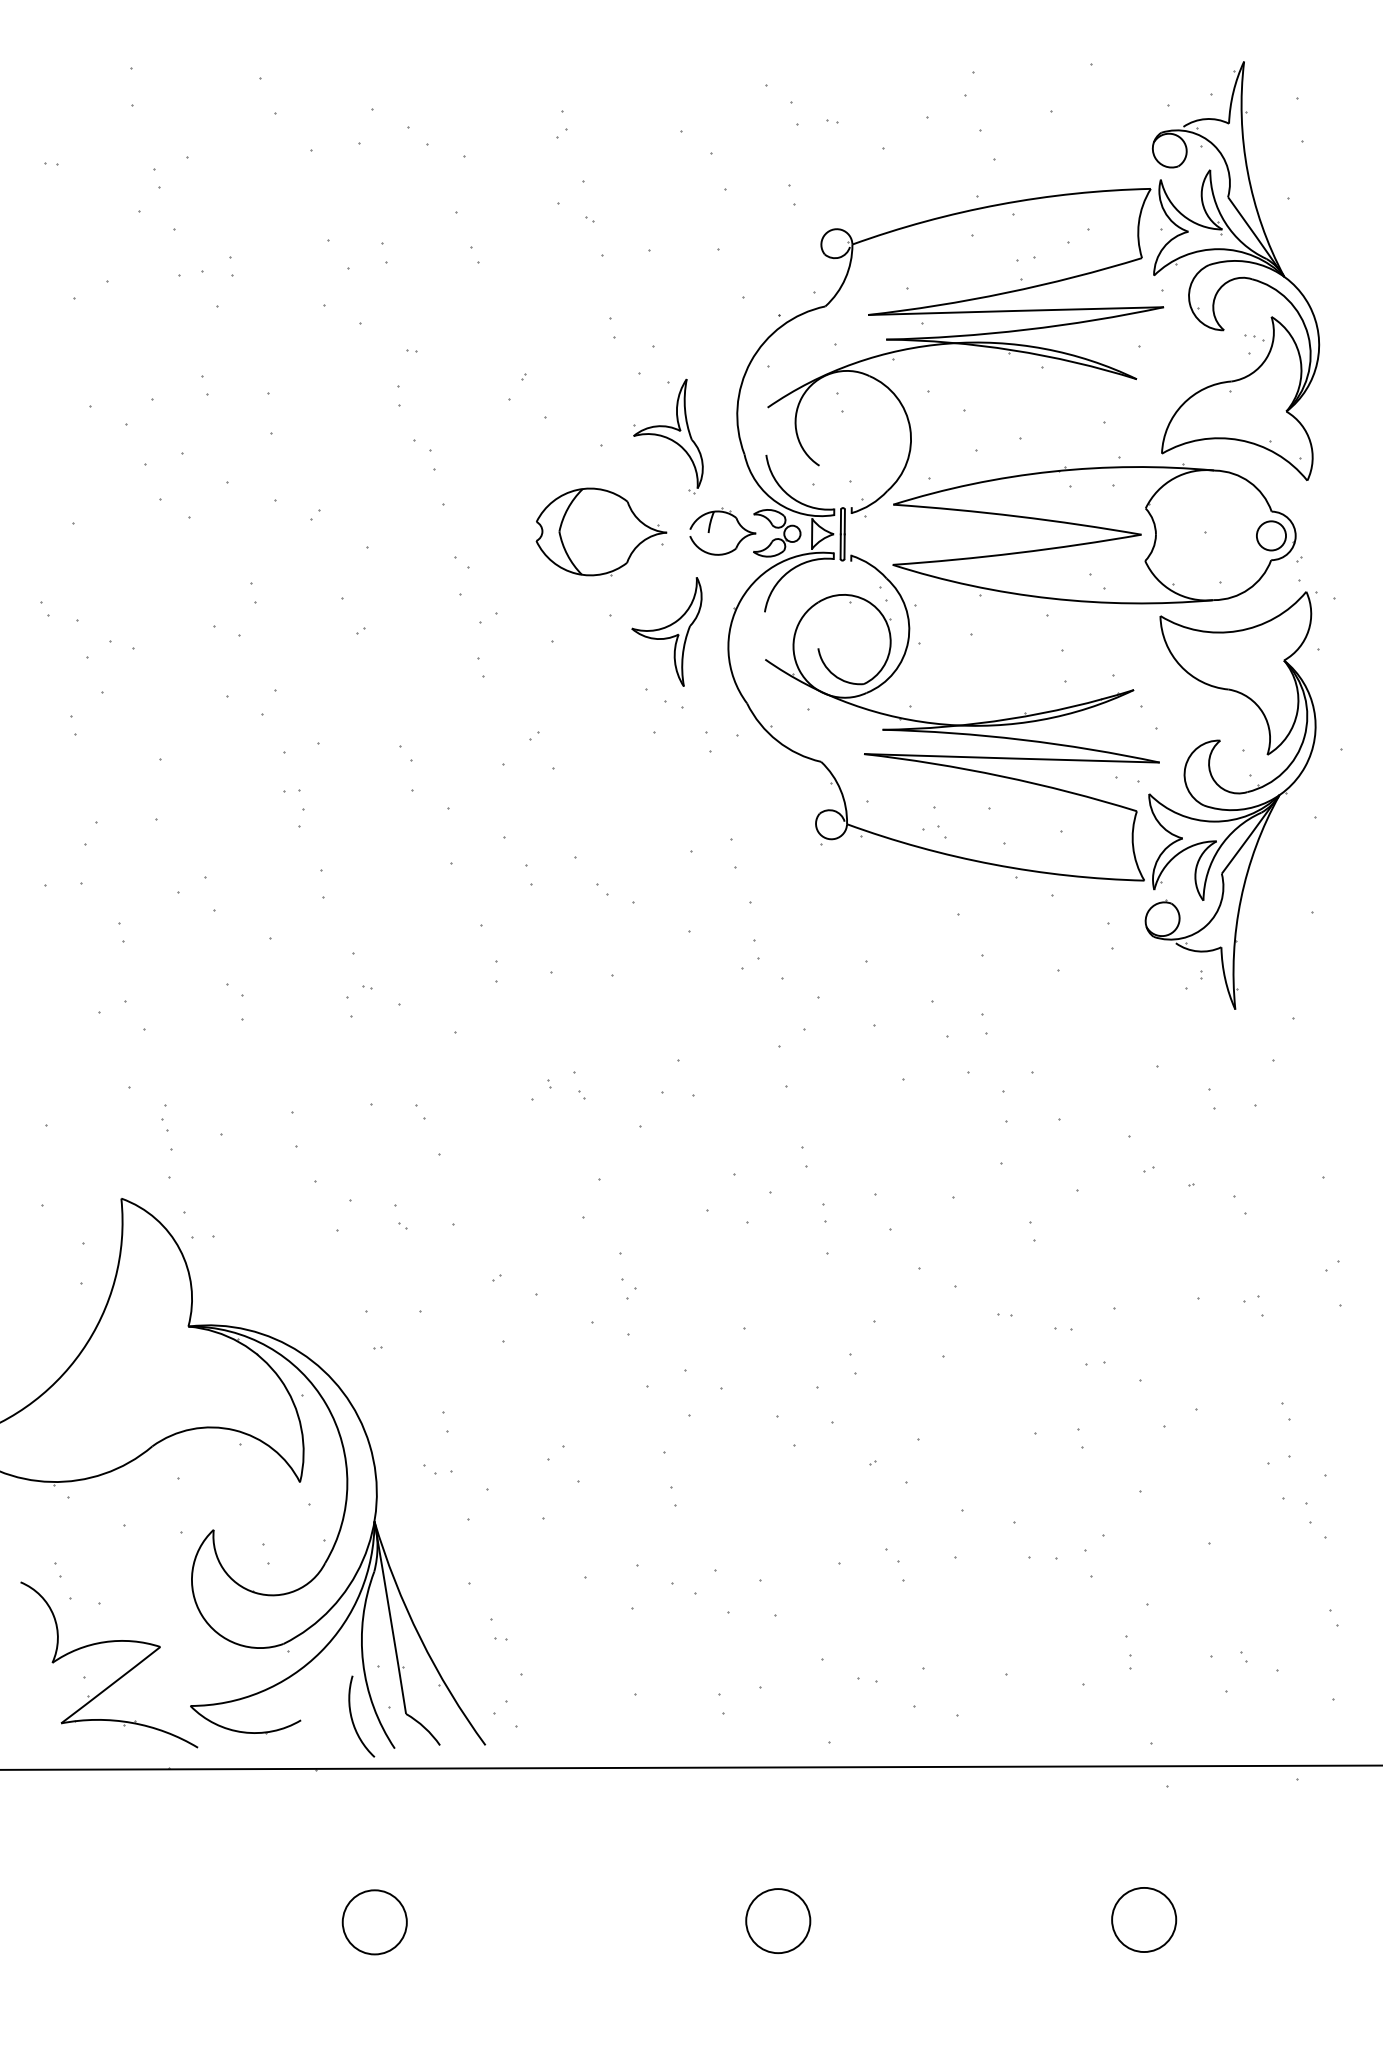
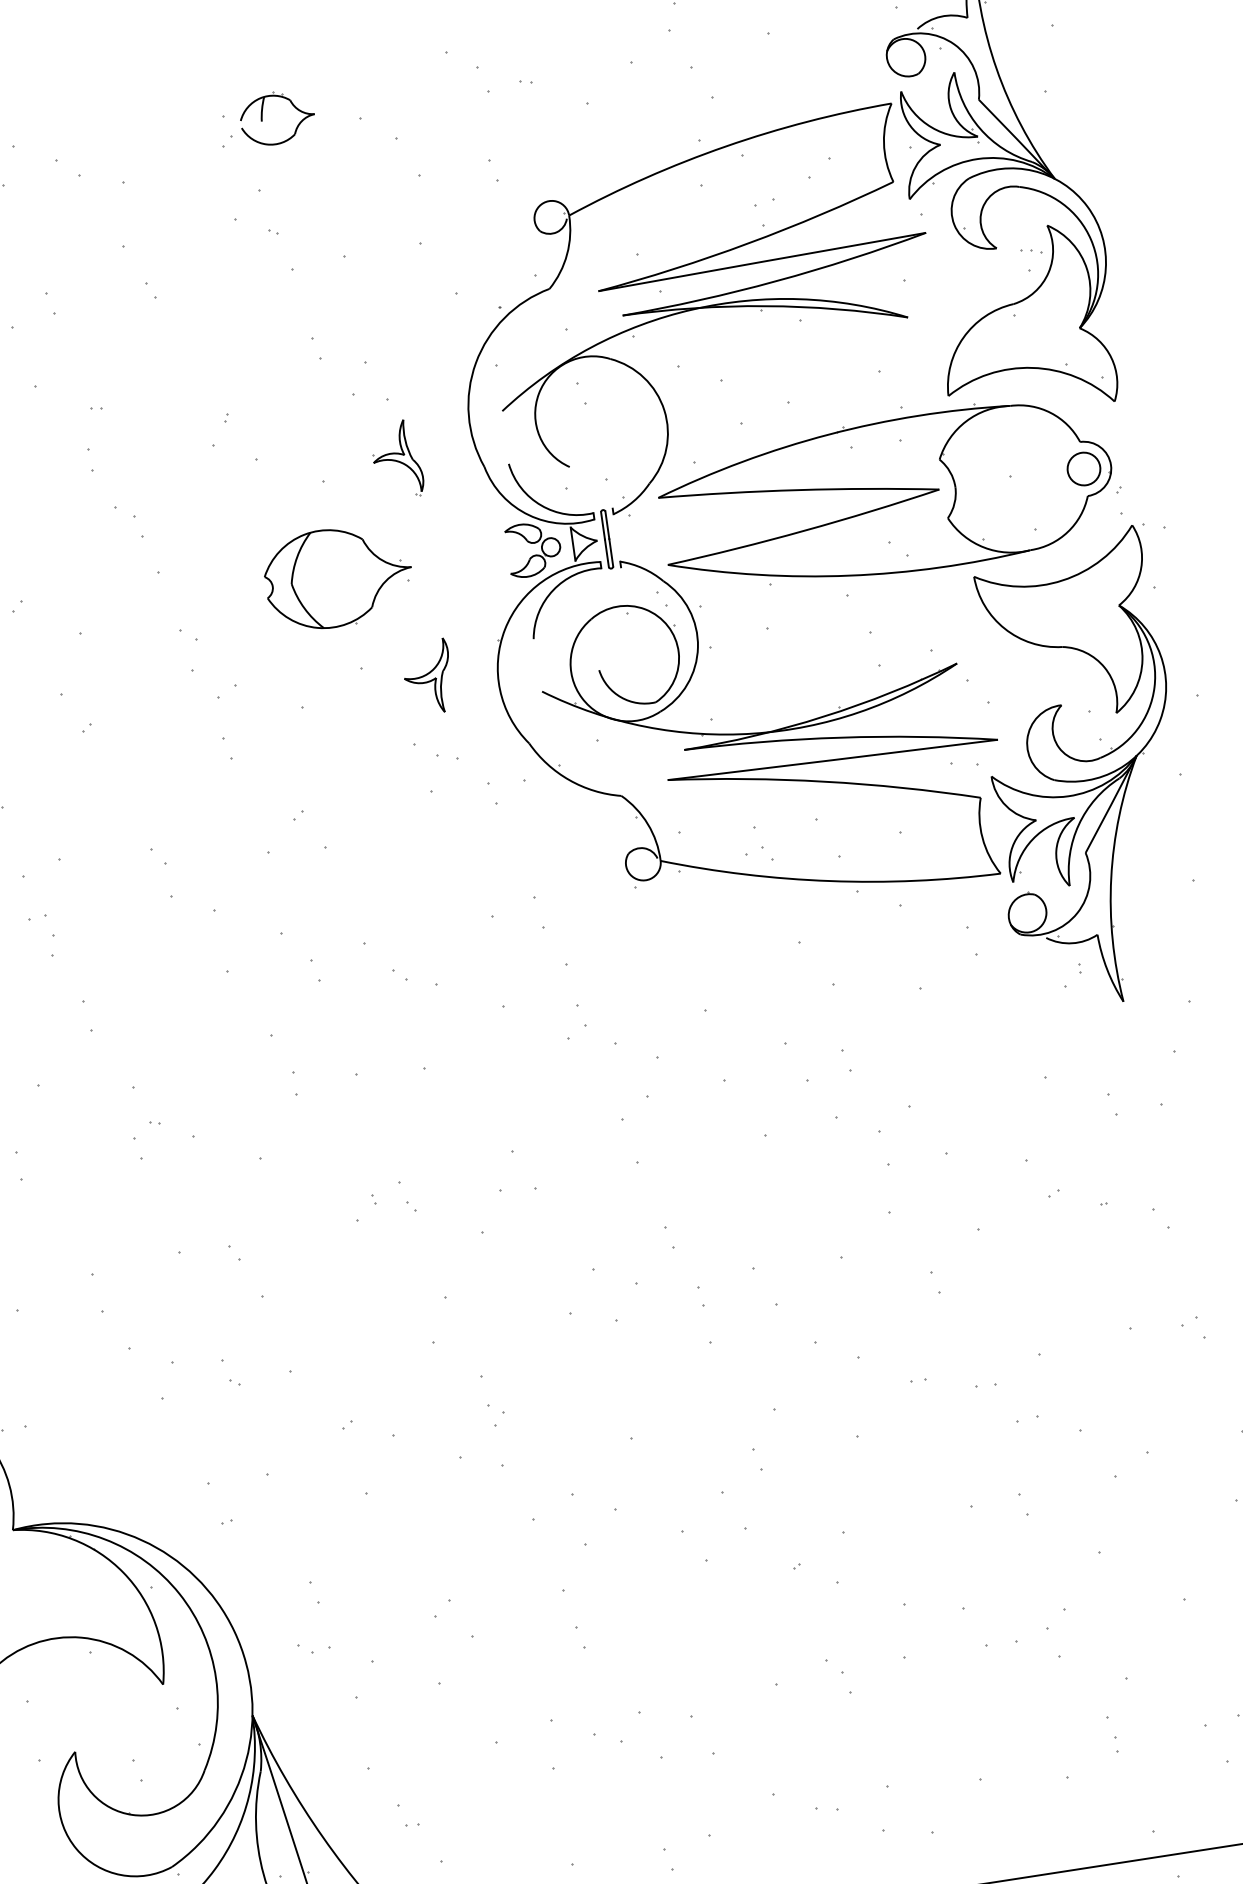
part: (668, 436) -> (396, 459), size x0.6
part: (710, 528) -> (263, 116), moved
part: (666, 631) -> (427, 677), size x0.6

